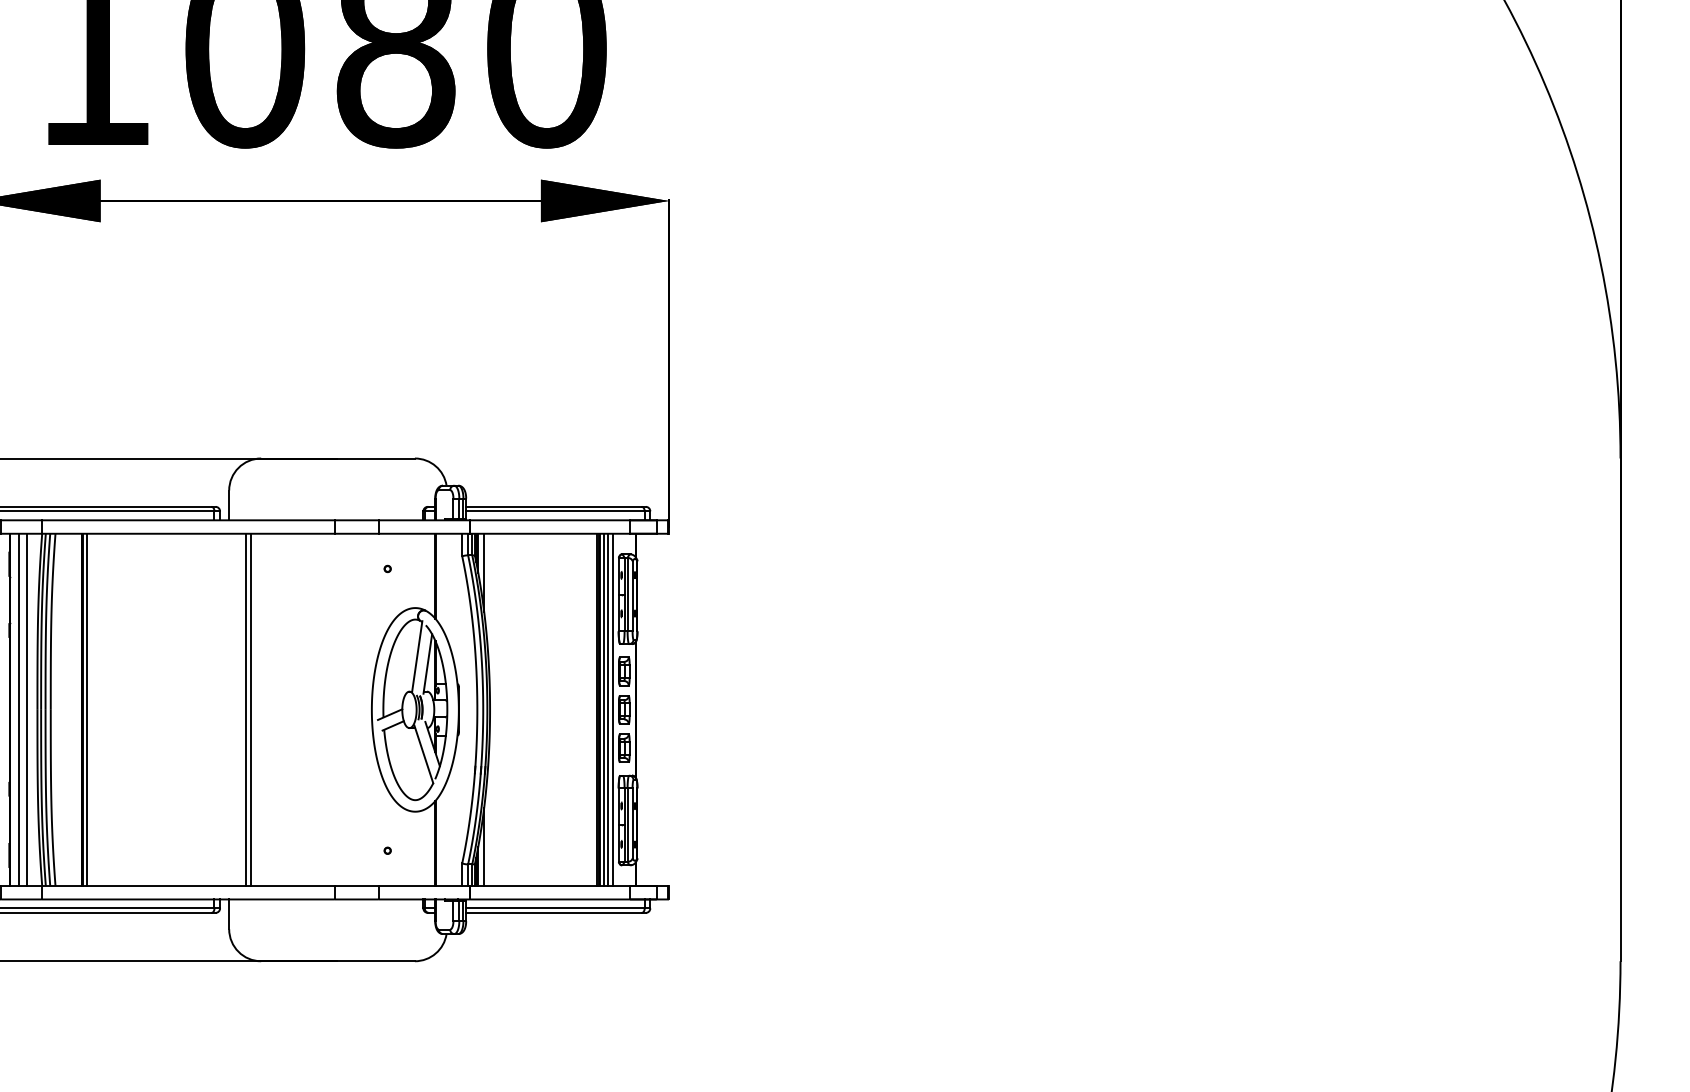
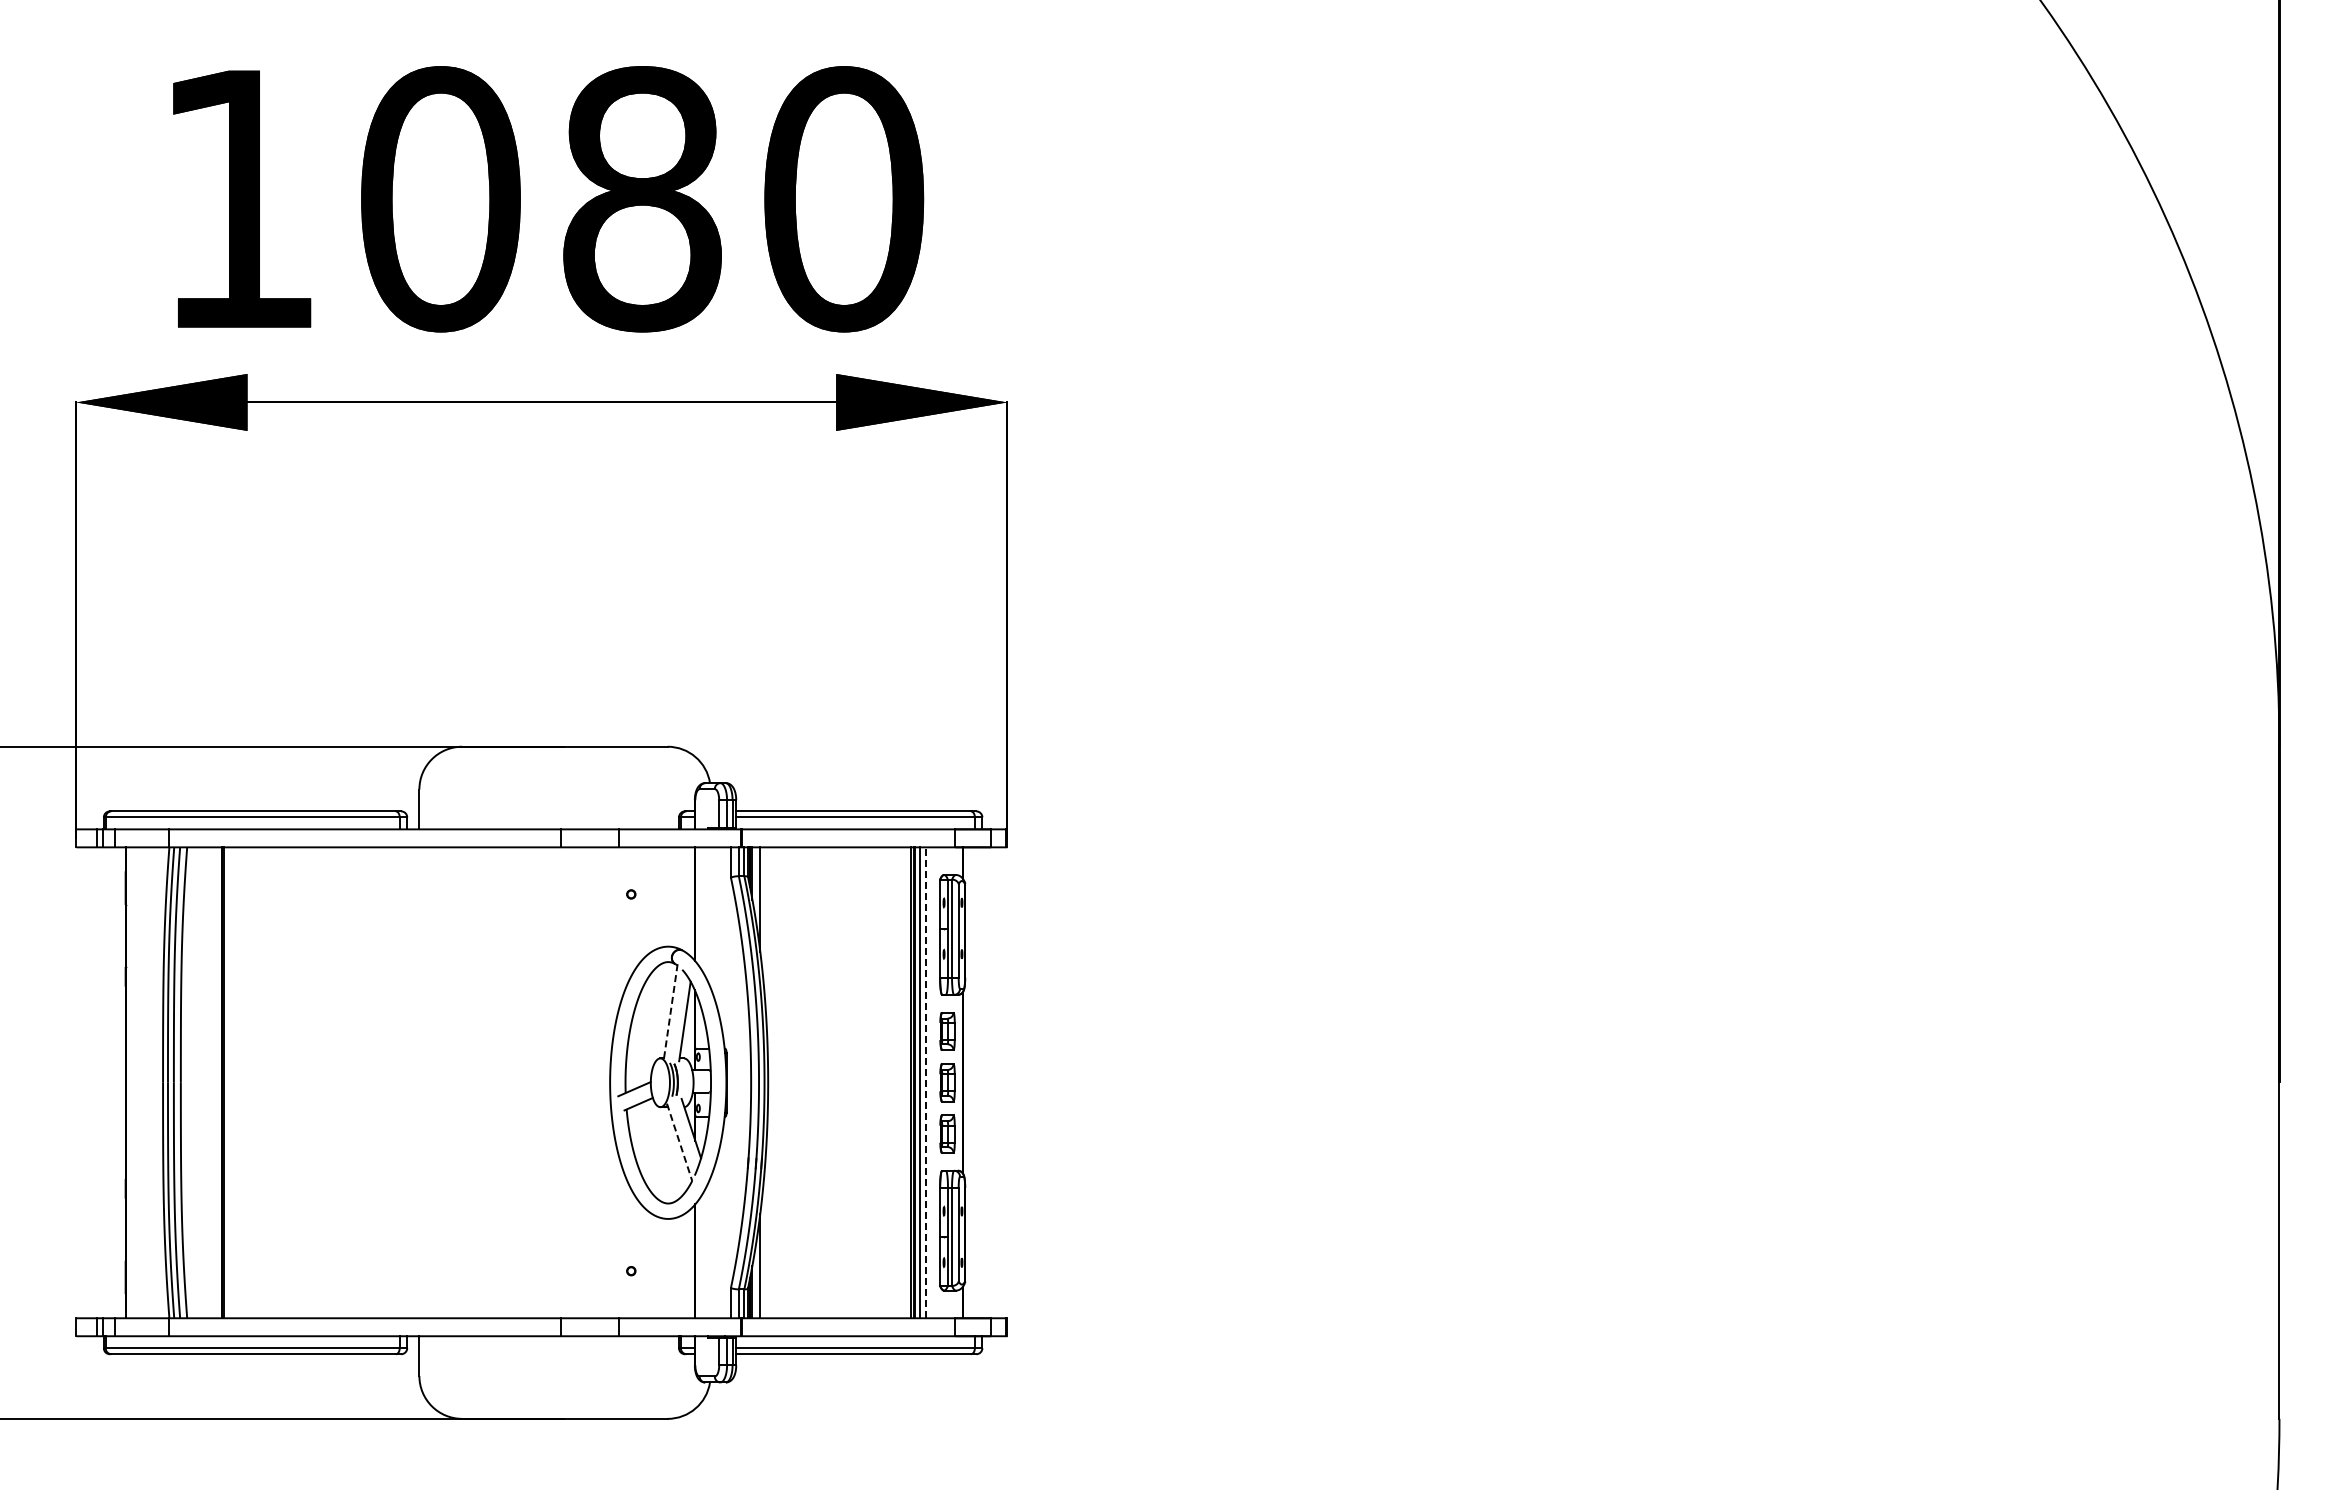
line: (417, 656) -> (670, 1011), solid -> dashed
line: (18, 709) -> (137, 1082), removed
line: (27, 709) -> (149, 1082), removed
line: (87, 709) -> (229, 1082), removed
line: (246, 709) -> (442, 1082), removed
line: (250, 709) -> (448, 1082), removed
line: (607, 709) -> (925, 1082), solid -> dashed
line: (613, 709) -> (932, 1082), removed
line: (423, 754) -> (679, 1142), solid -> dashed

